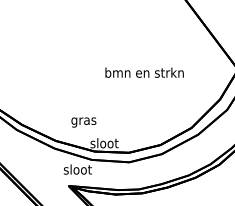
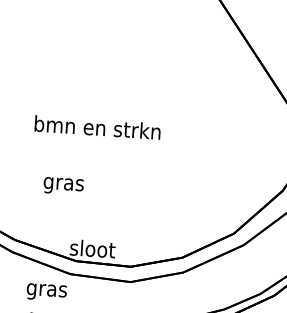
text: (144, 72) -> (97, 127), moved
text: (83, 122) -> (63, 186), moved
text: (77, 170) -> (46, 289), sloot -> gras

